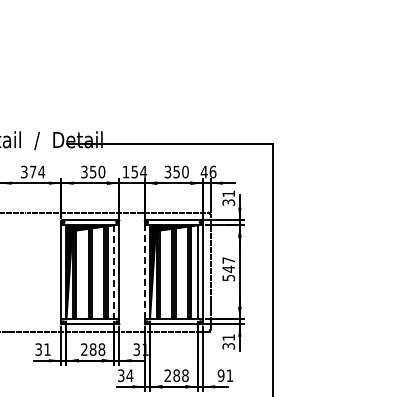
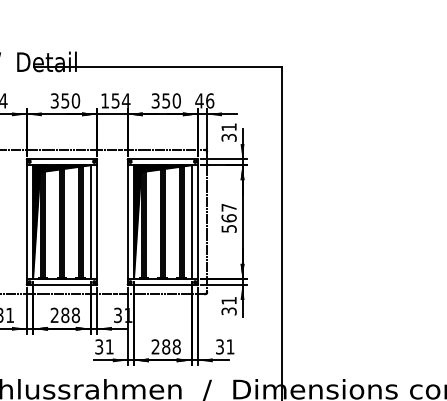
text: (228, 268) -> (228, 217), 547 -> 567
line: (144, 271) -> (127, 221), dashed -> solid
line: (114, 272) -> (91, 222), dashed -> solid
text: (129, 375) -> (109, 346), 34 -> 31
text: (220, 375) -> (219, 346), 91 -> 31

